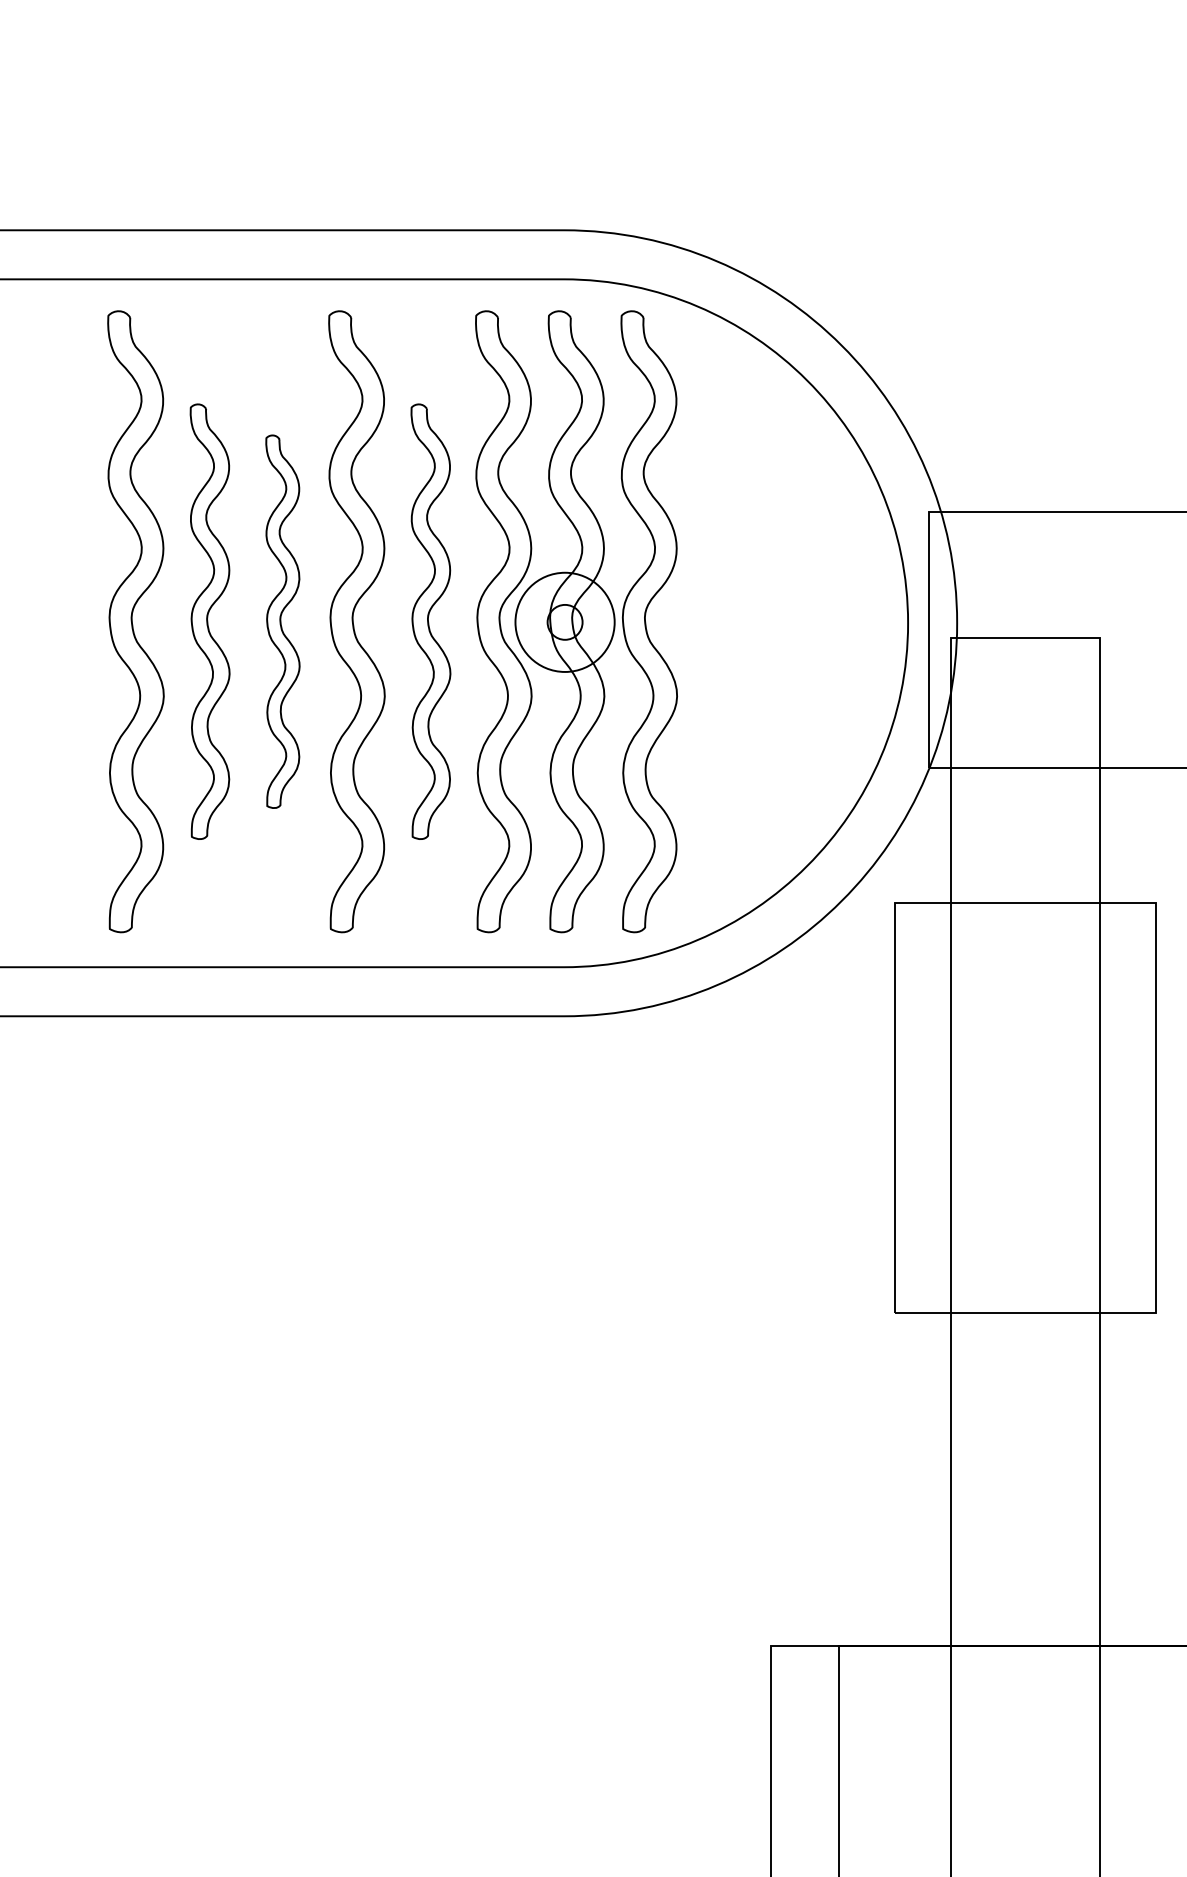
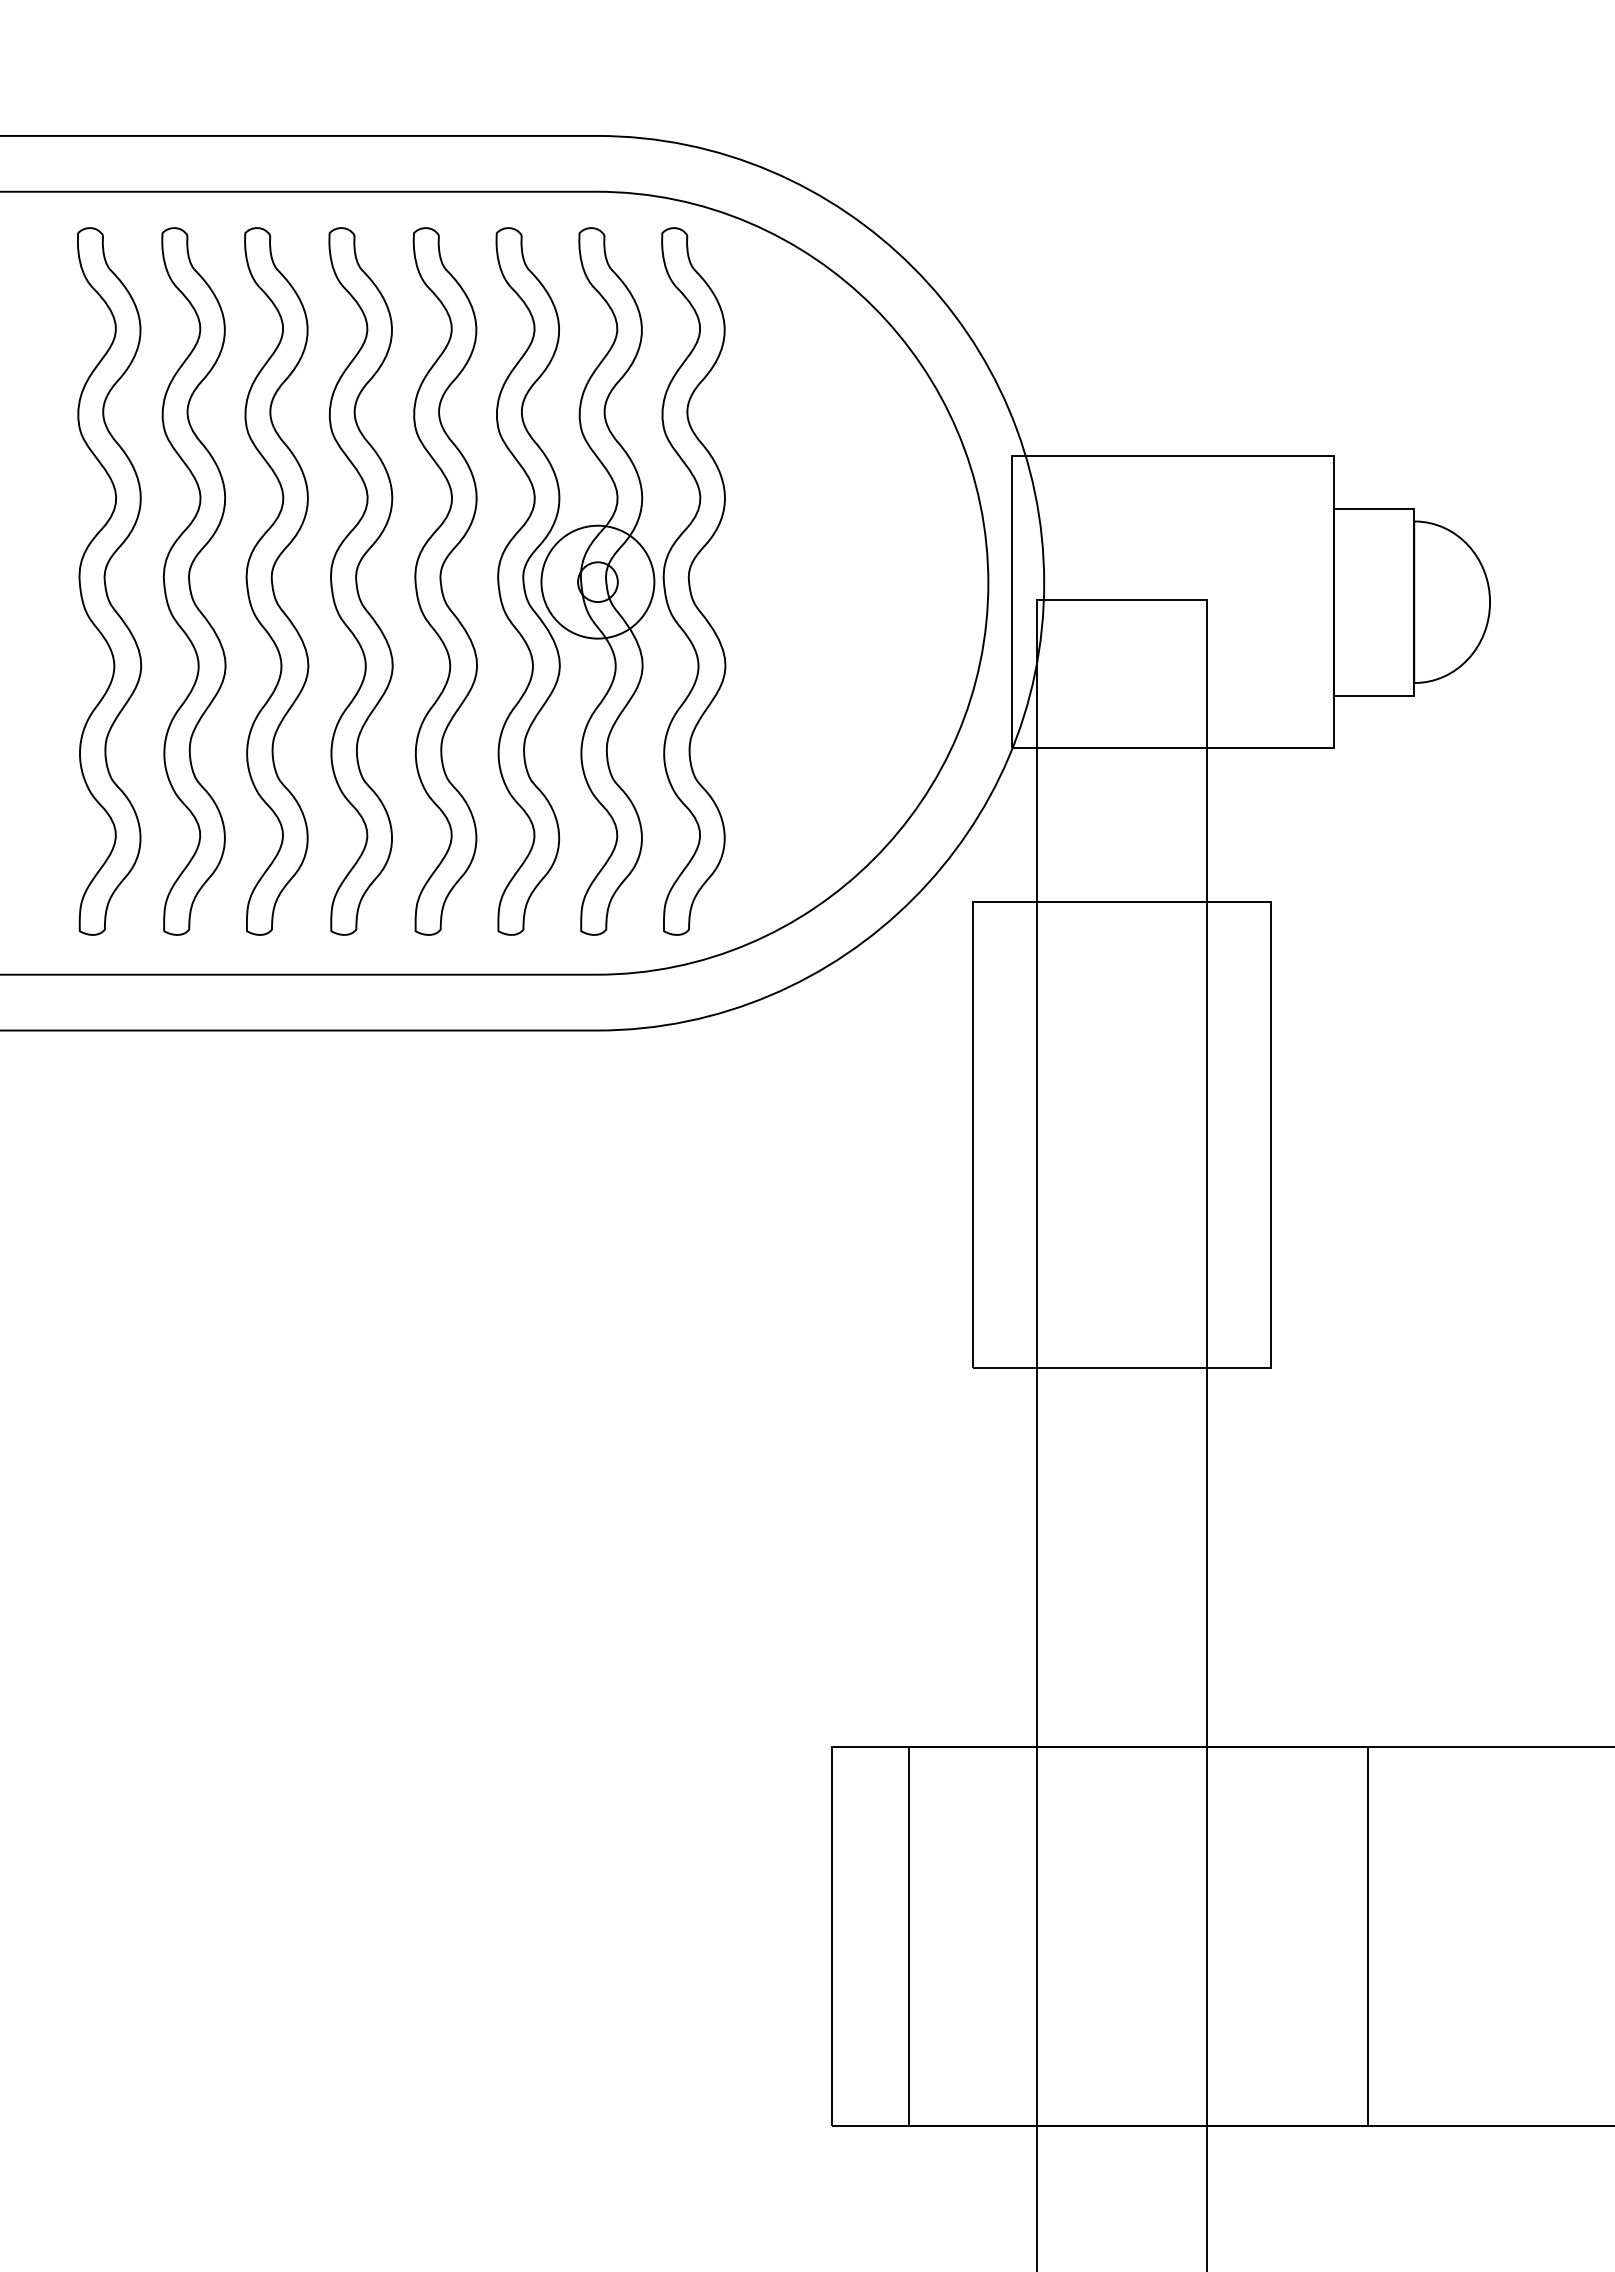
part: (209, 621) -> (193, 581), size x1.43
part: (282, 621) -> (276, 581), size x1.67
part: (430, 621) -> (444, 581), size x1.43

